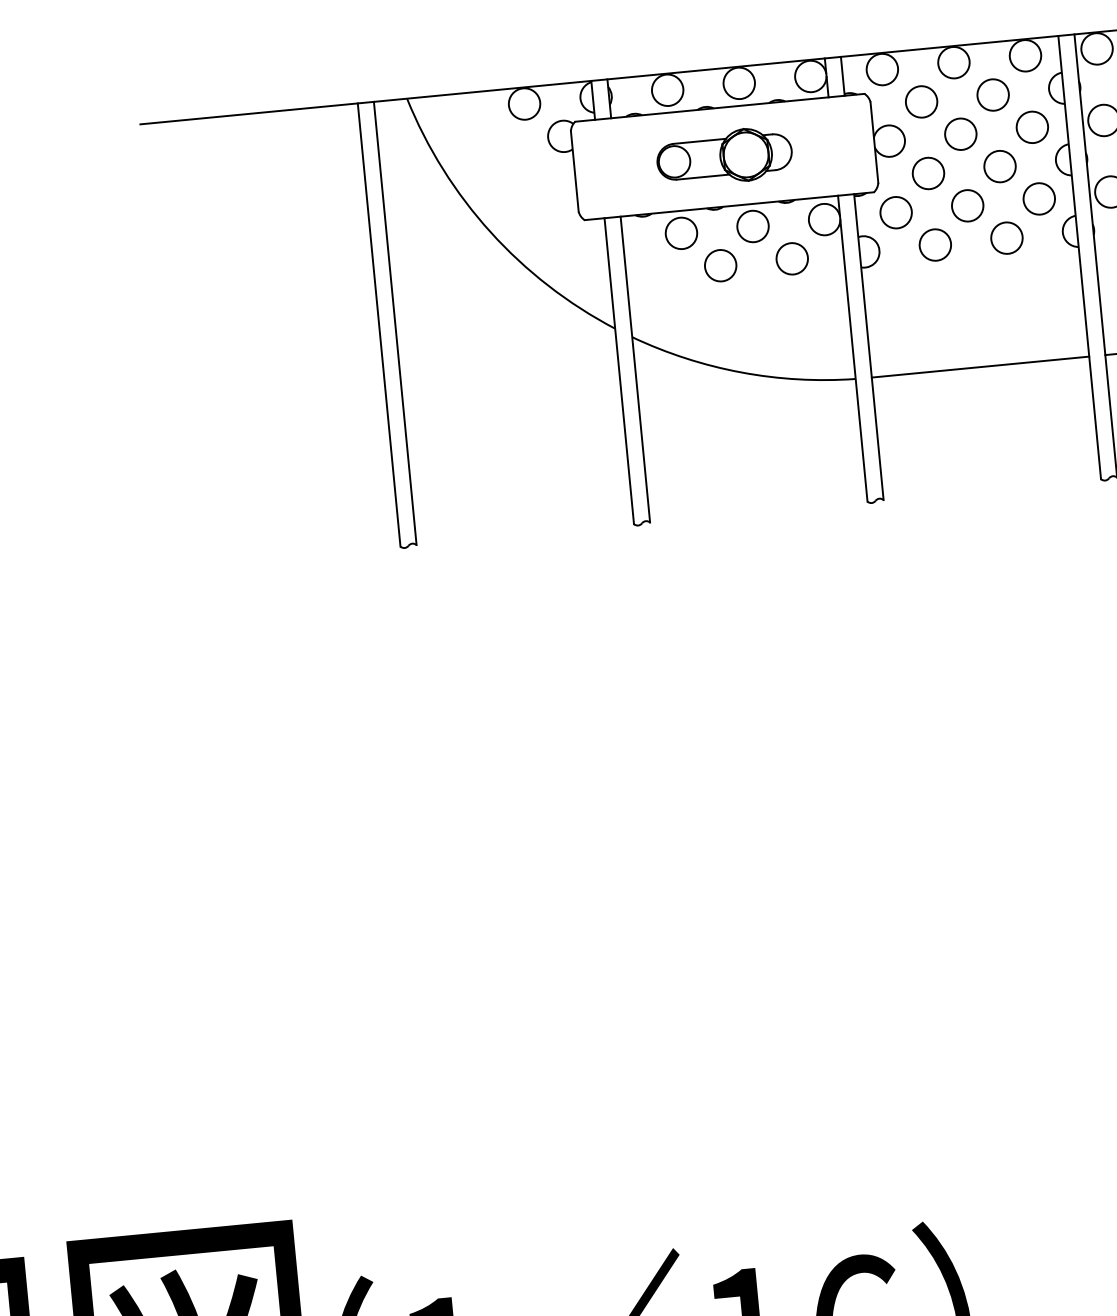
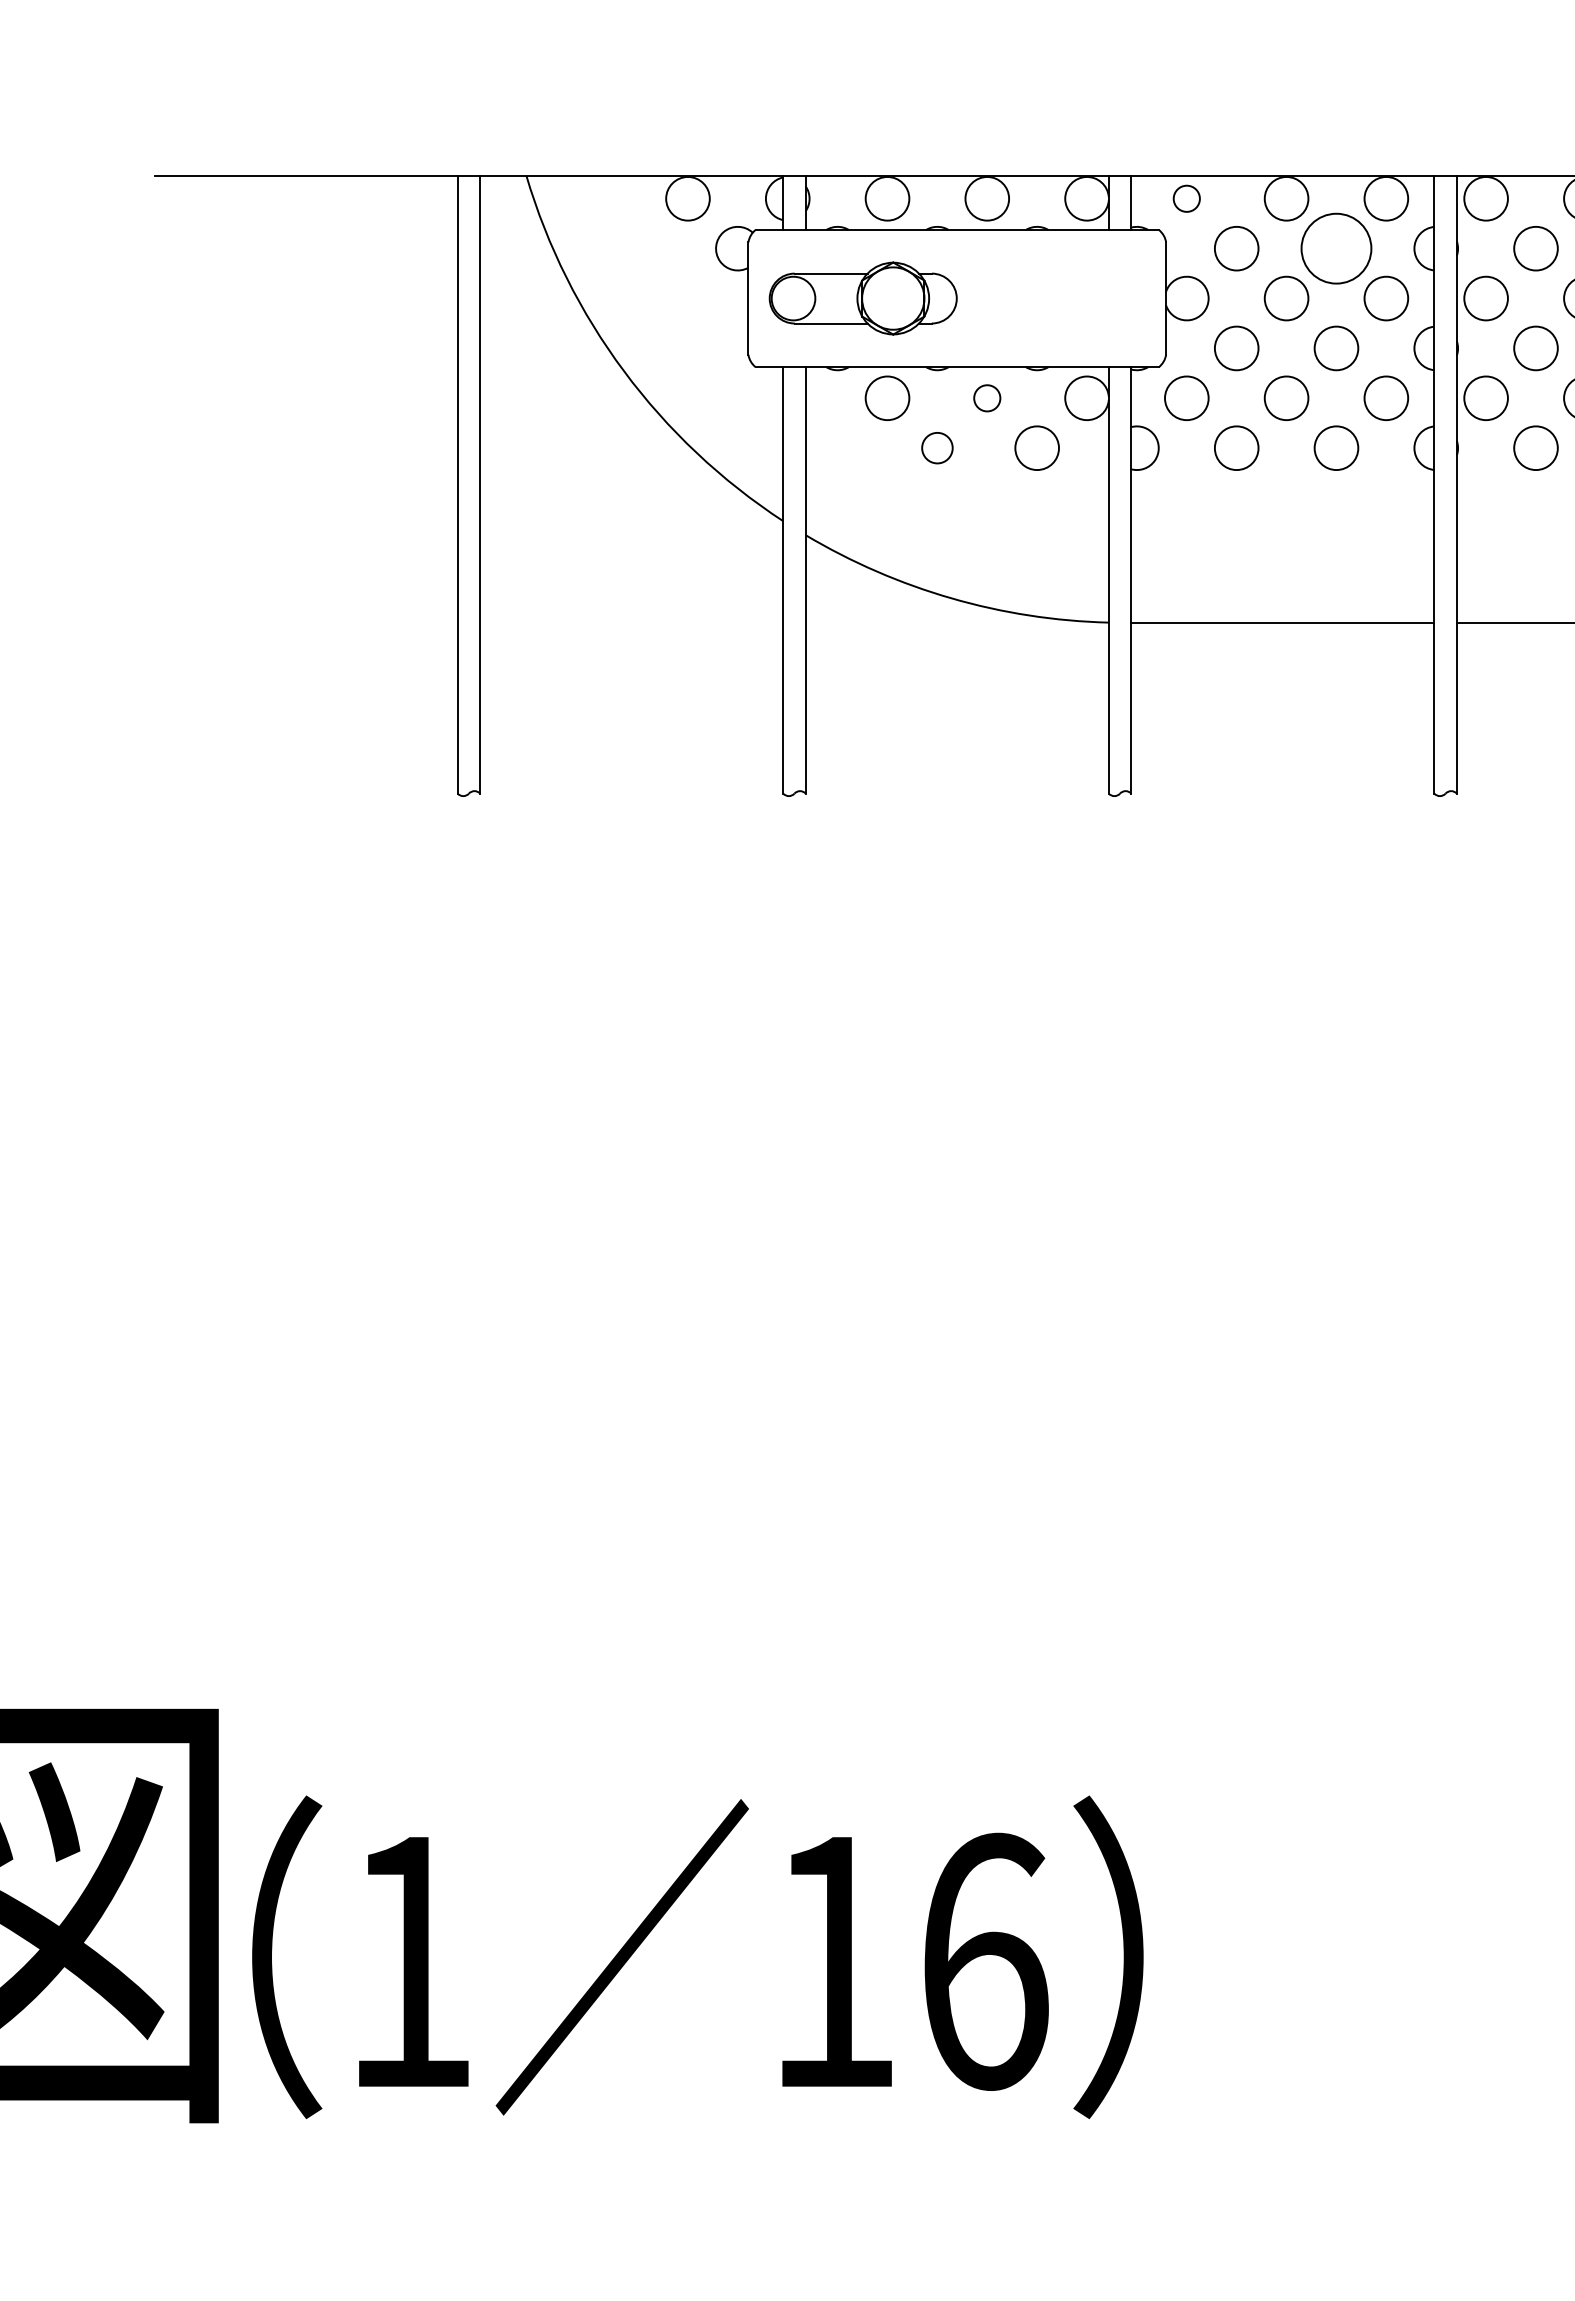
circle: (882, 69) -> (1186, 198), size x0.6
circle: (993, 94) -> (1336, 248), size x1.6
part: (724, 157) -> (862, 298), moved
circle: (753, 226) -> (987, 398), size x0.6
circle: (720, 265) -> (937, 447), size x0.7

